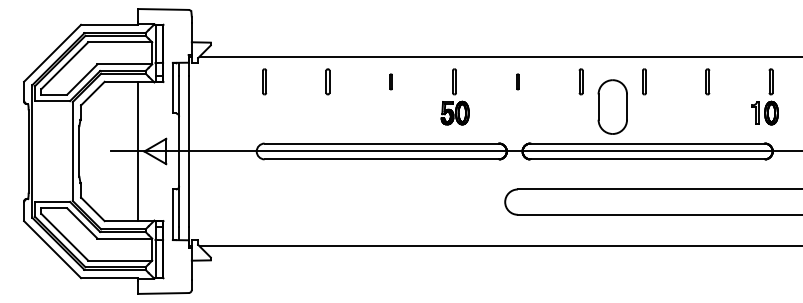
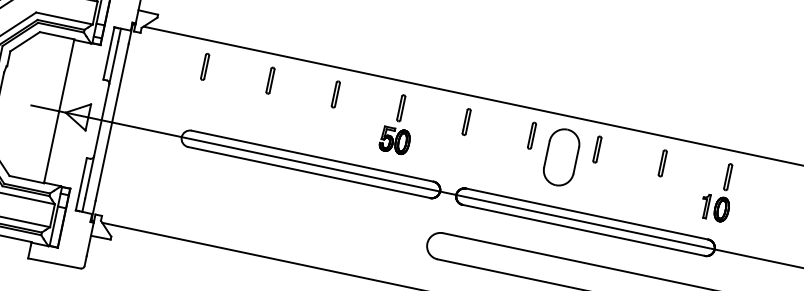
part: (390, 81) -> (335, 93), size x1.67
part: (517, 81) -> (466, 121), size x1.67
part: (612, 106) -> (561, 156), moved

